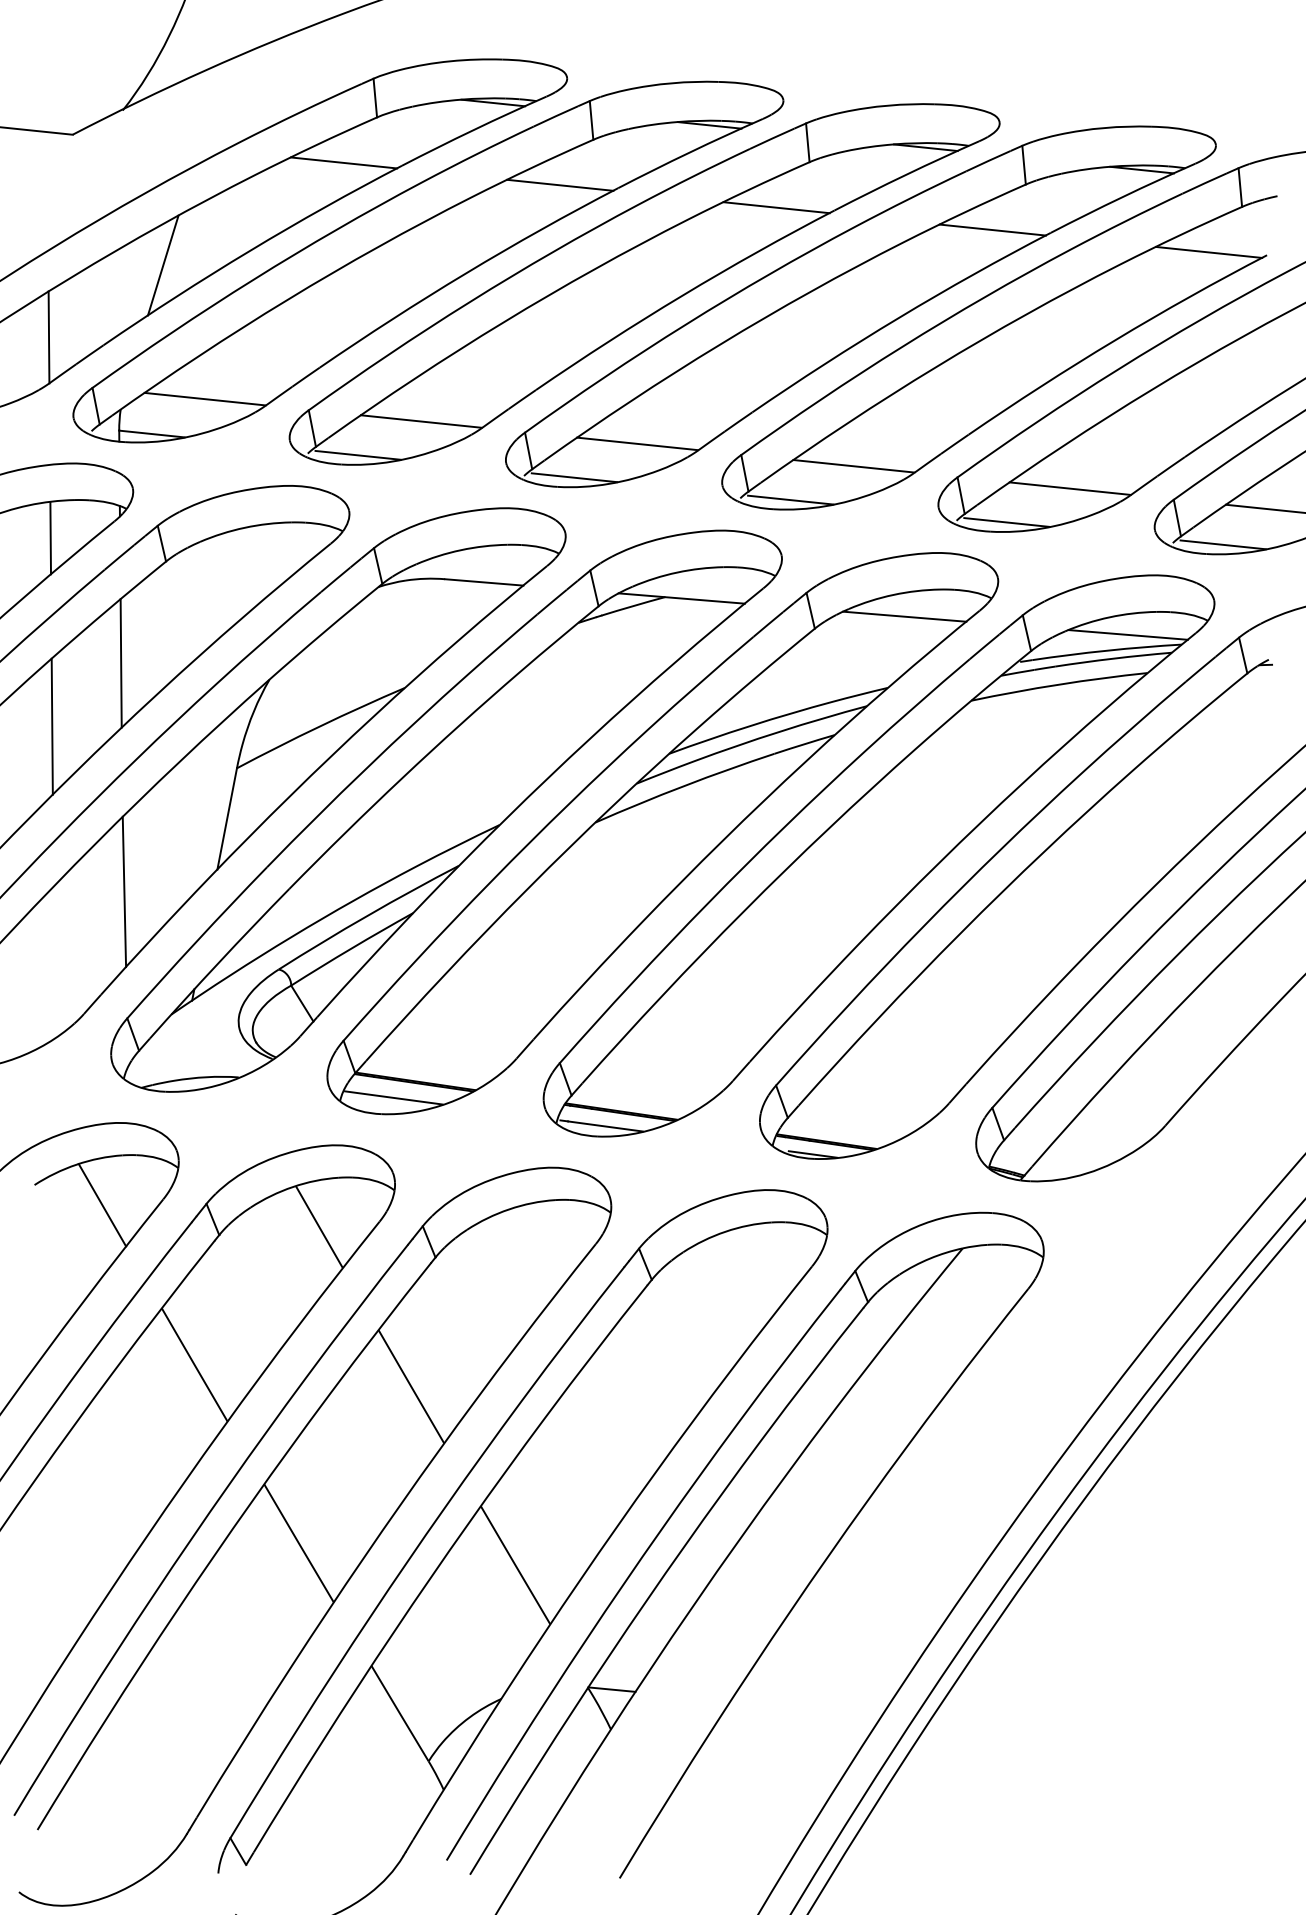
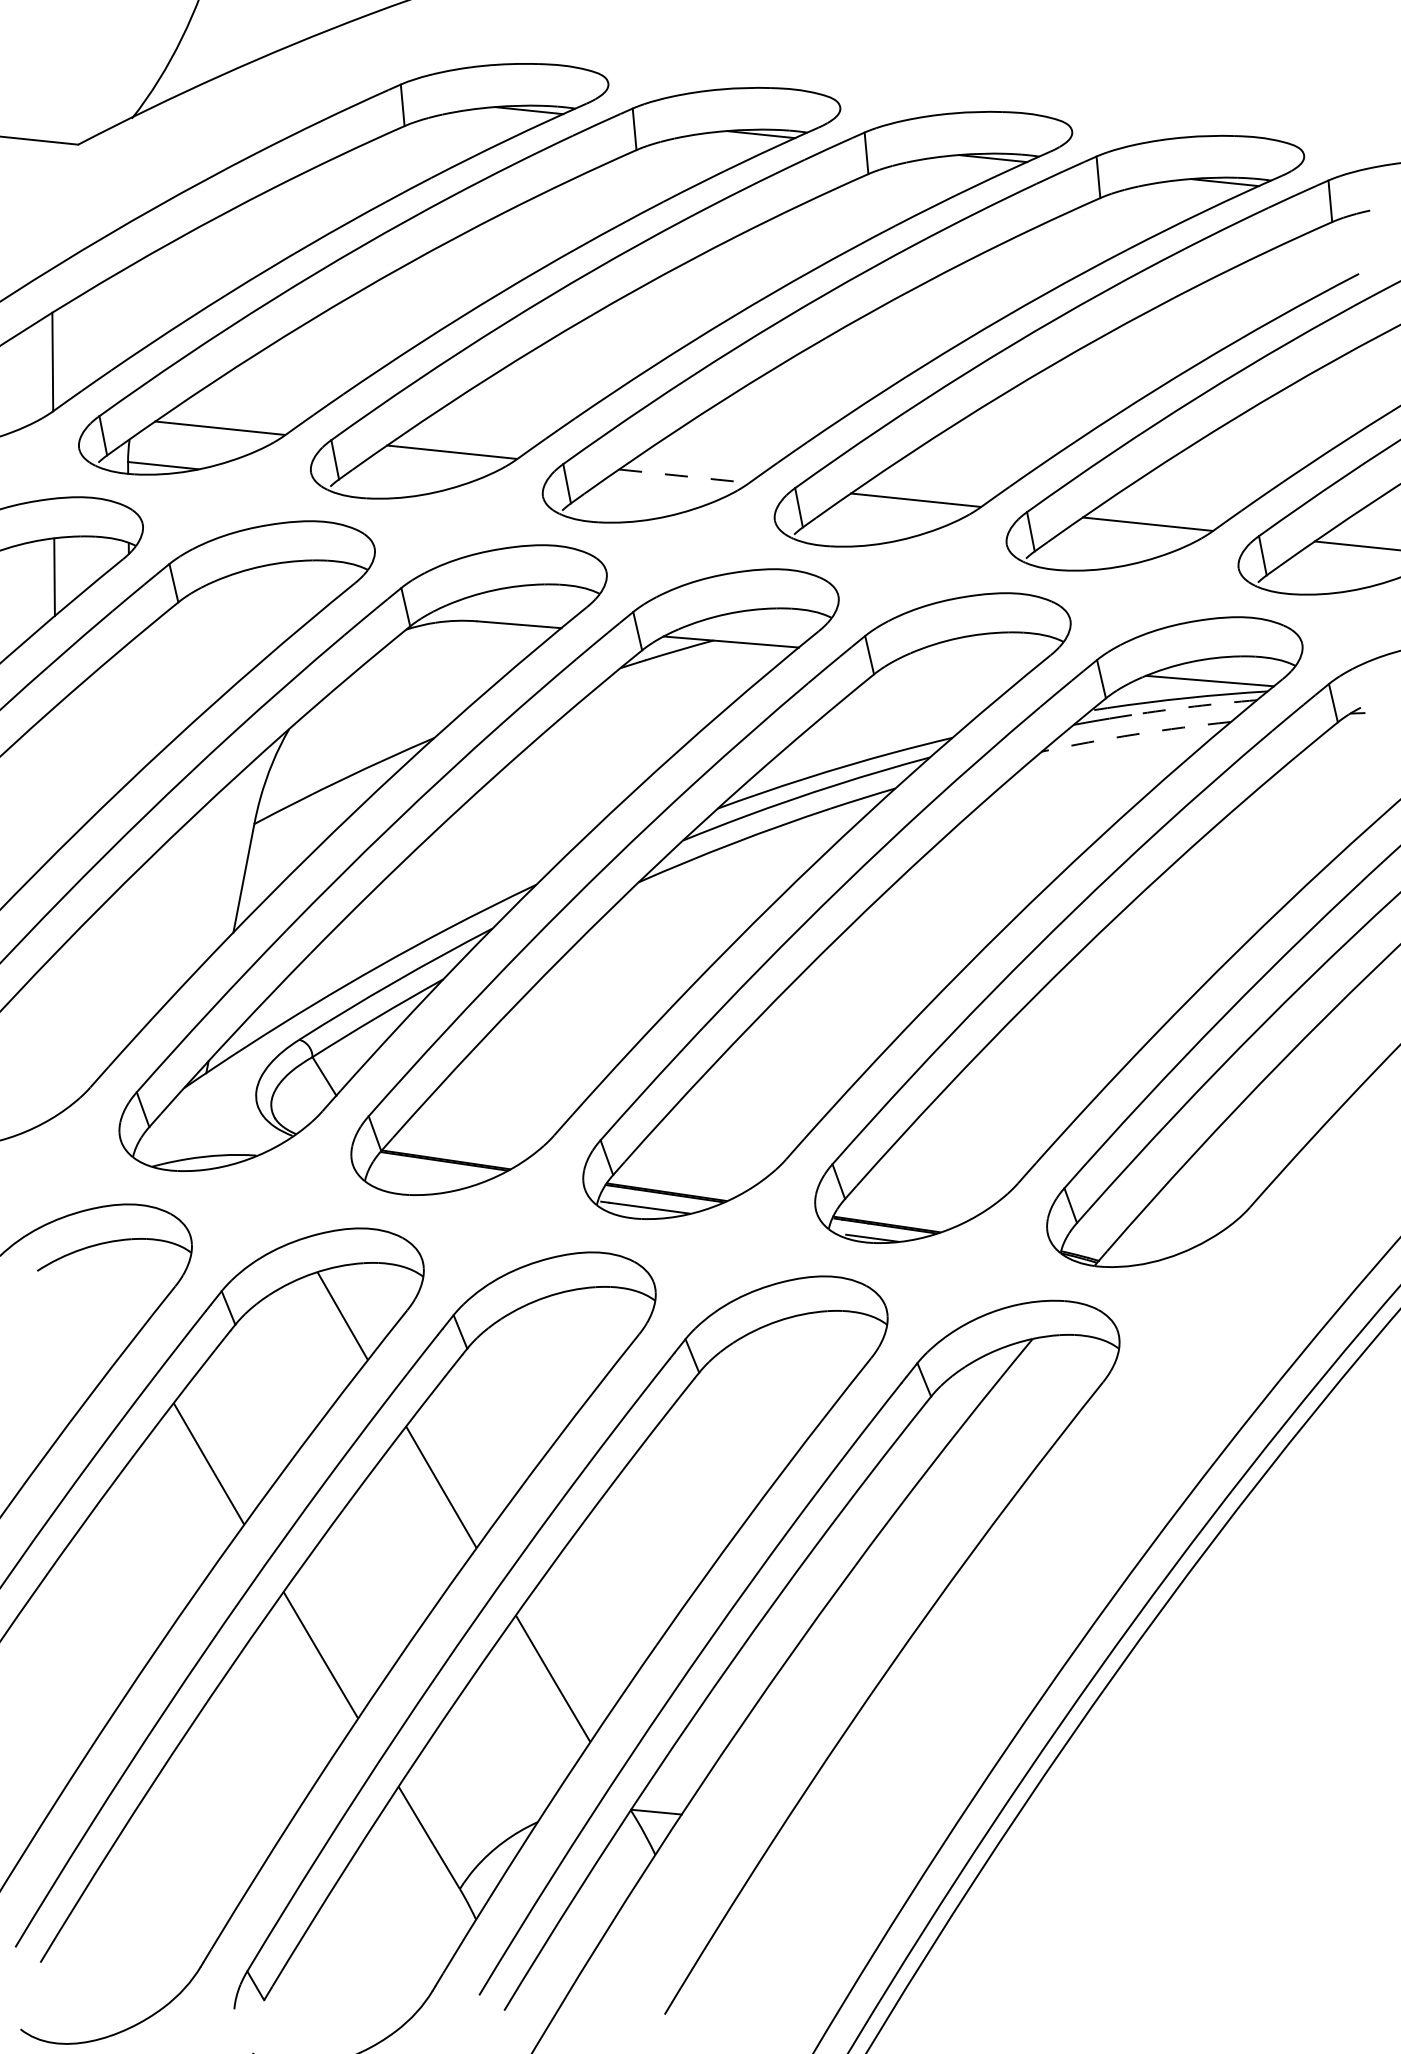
line: (344, 162) -> (369, 174), removed
line: (560, 184) -> (601, 198), removed
line: (777, 207) -> (833, 222), removed
line: (992, 229) -> (1064, 246), removed
line: (1208, 252) -> (1296, 270), removed
line: (162, 265) -> (174, 284), removed
line: (638, 444) -> (684, 476), solid -> dashed
line: (358, 455) -> (384, 488), removed
line: (573, 477) -> (615, 512), removed
line: (790, 500) -> (847, 536), removed
line: (1006, 522) -> (1079, 560), removed
line: (1222, 544) -> (1311, 584), removed
line: (904, 616) -> (970, 661), removed
arc: (1113, 658) -> (1194, 706), solid -> dashed
line: (120, 663) -> (129, 711), removed
arc: (1058, 684) -> (1135, 734), solid -> dashed
line: (51, 726) -> (55, 779), removed
line: (124, 891) -> (133, 956), removed
line: (393, 1097) -> (422, 1177), removed
line: (101, 1205) -> (109, 1292), removed

